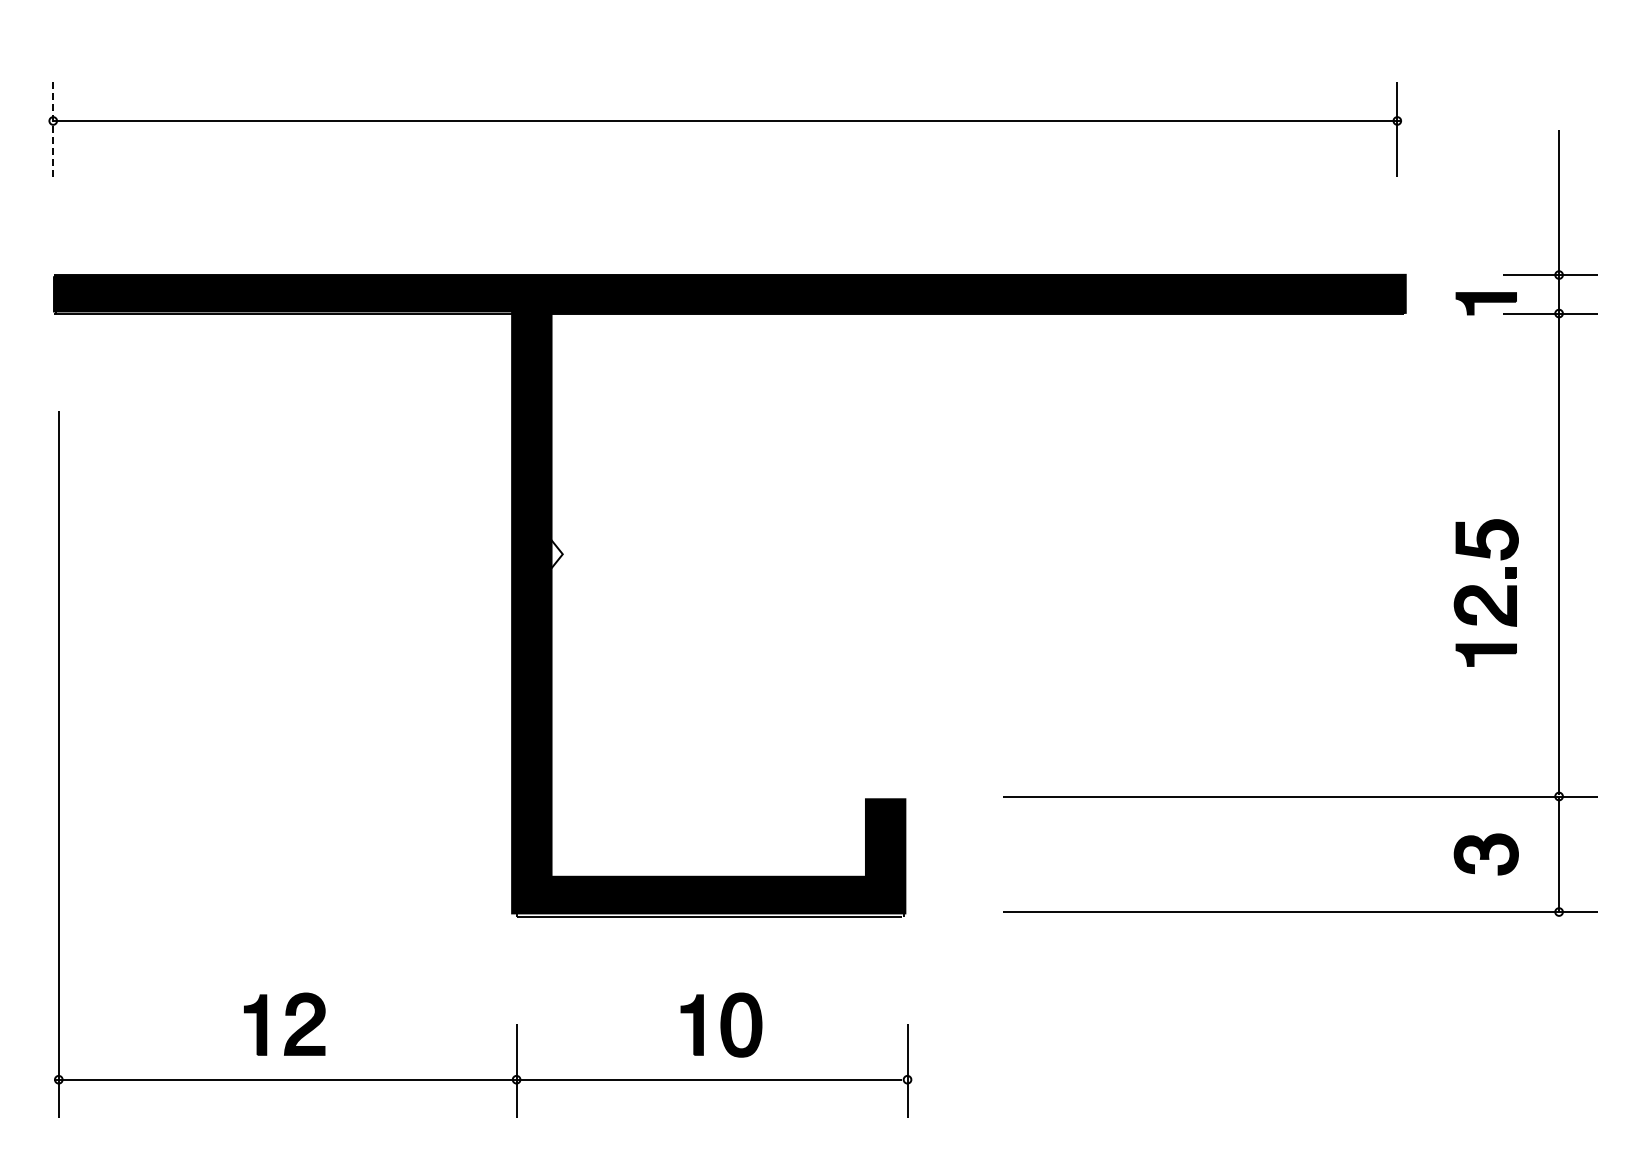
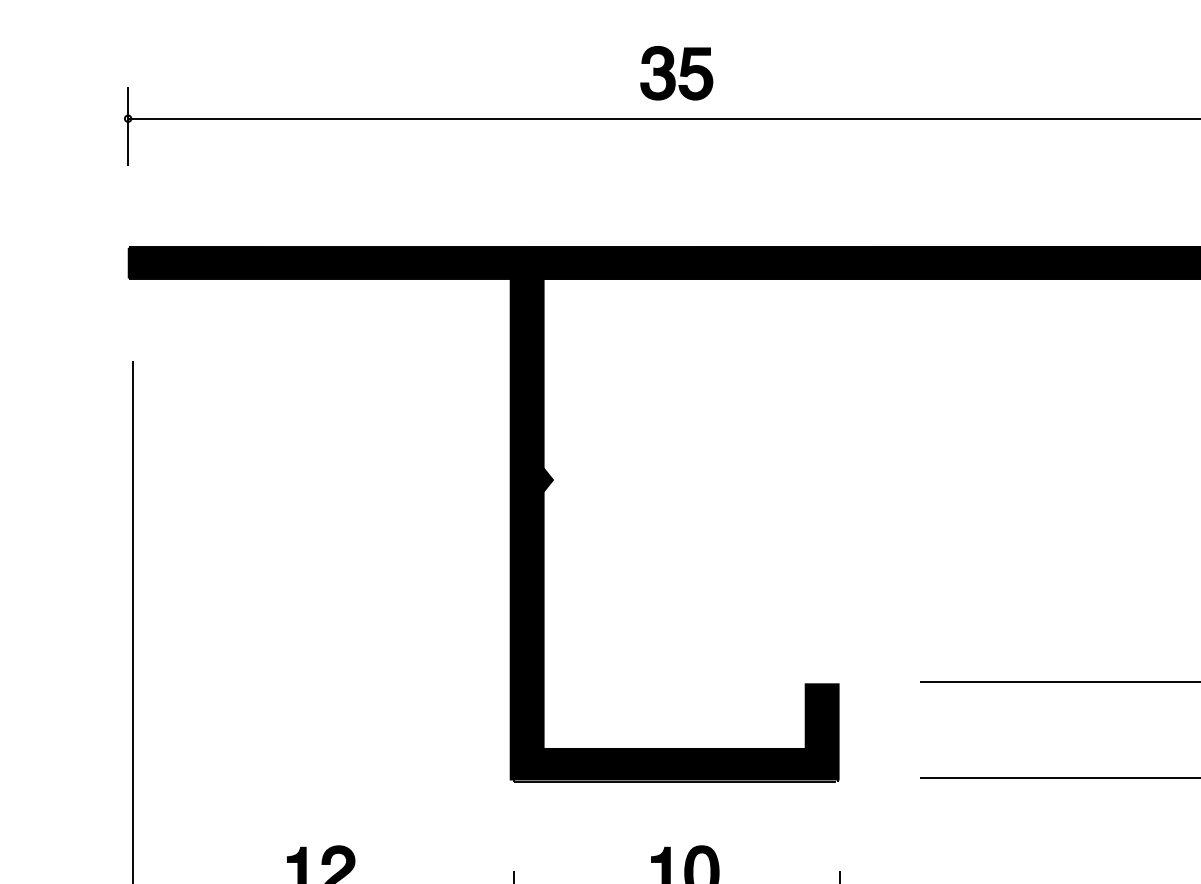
part: (710, 65) -> (676, 72), added
line: (53, 129) -> (128, 125), dashed -> solid
fill: (556, 553) -> (547, 479), added

